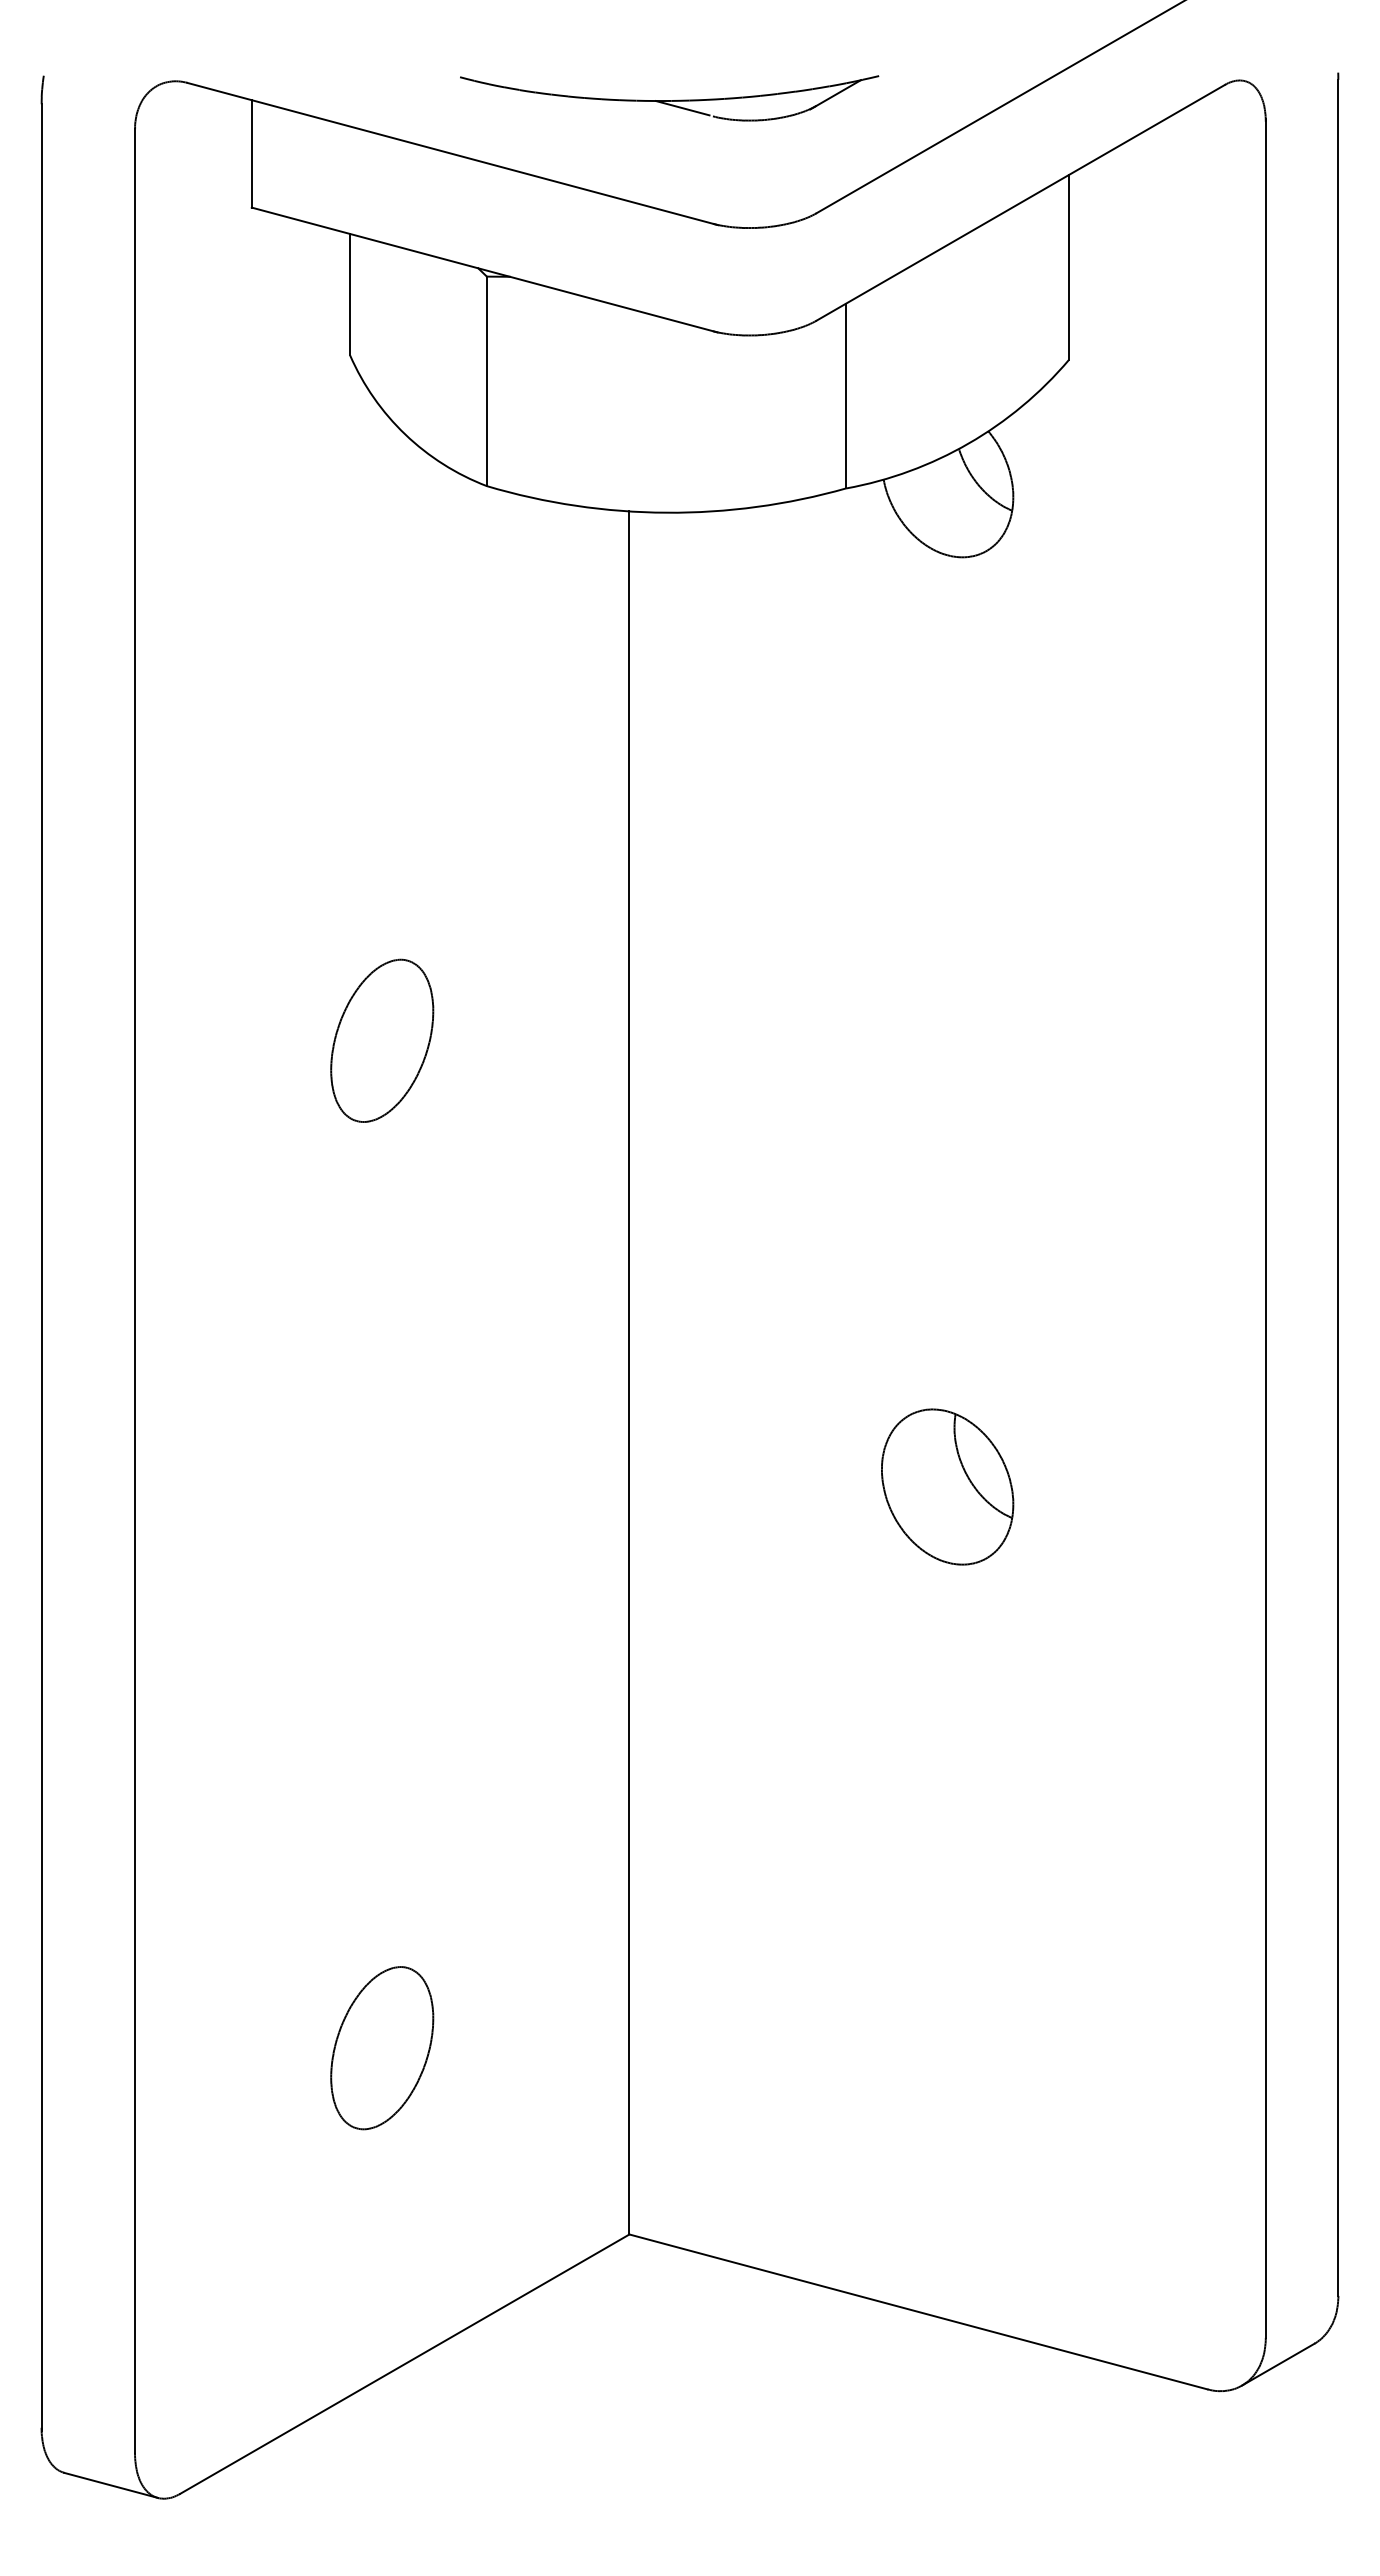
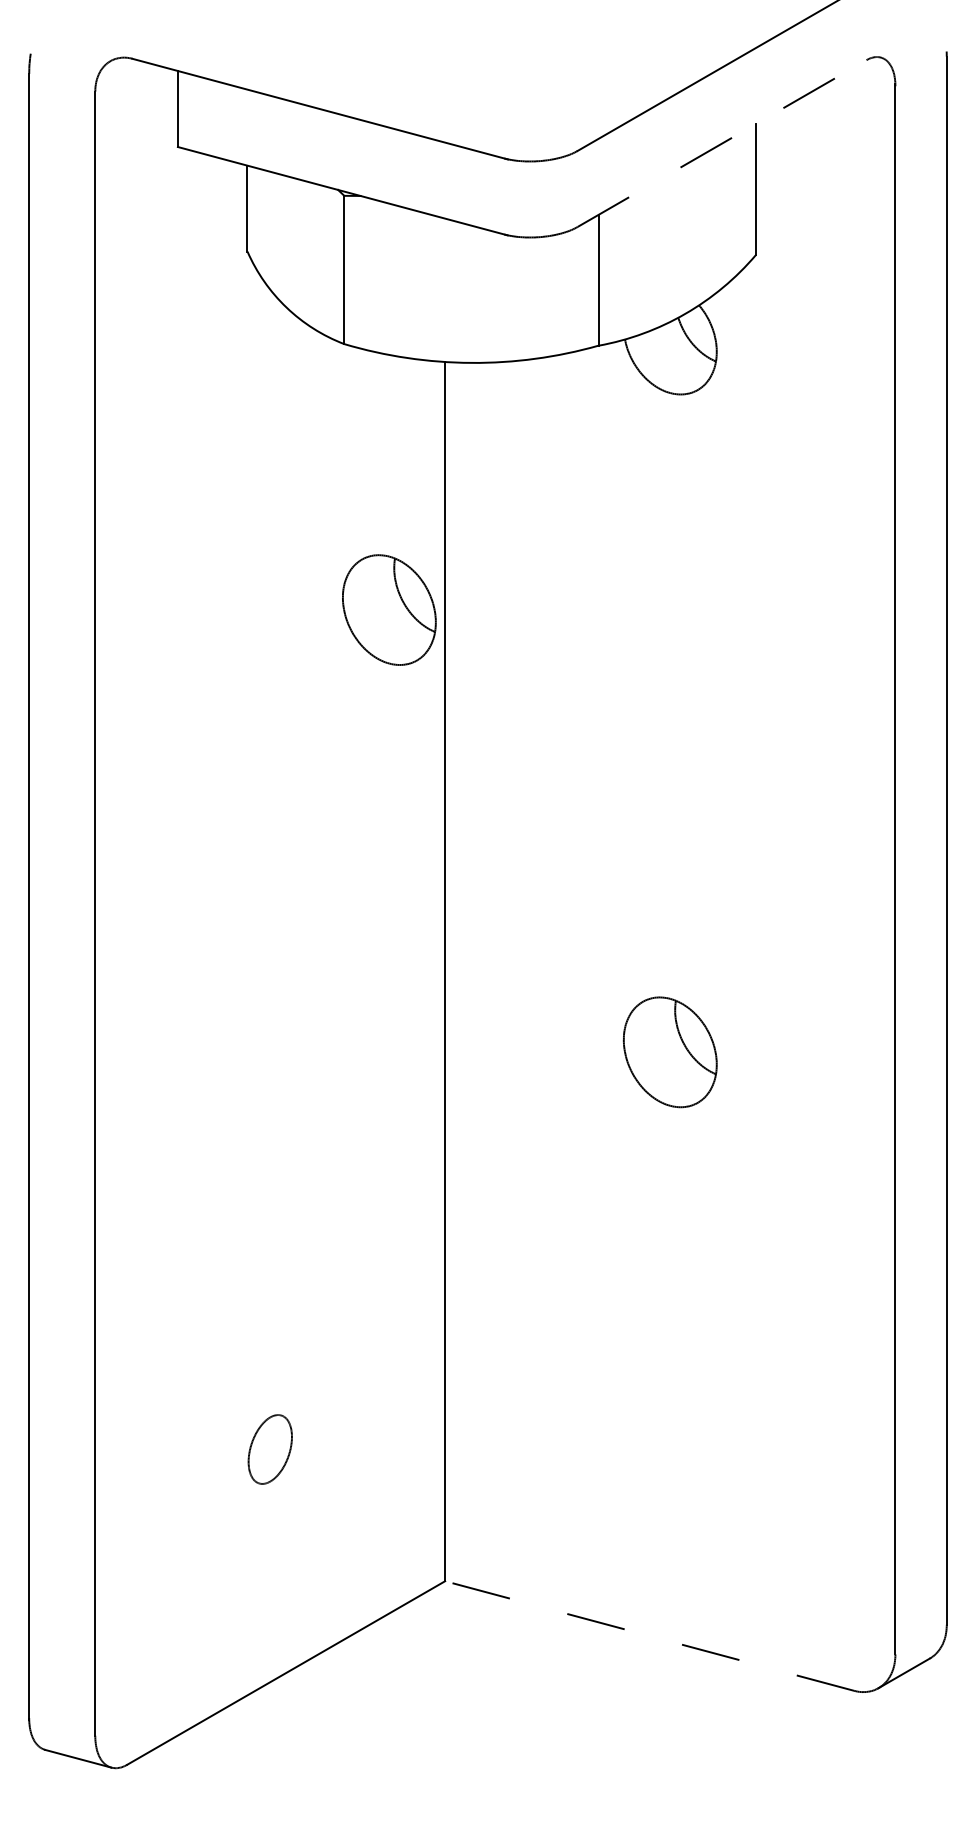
part: (669, 98) -> (473, 69), removed
line: (1020, 202) -> (721, 143), solid -> dashed
part: (550, 861) -> (389, 609), added
part: (382, 1040) -> (270, 736), removed
part: (382, 2048) -> (270, 1449), size x0.6
line: (917, 2311) -> (648, 1635), solid -> dashed

